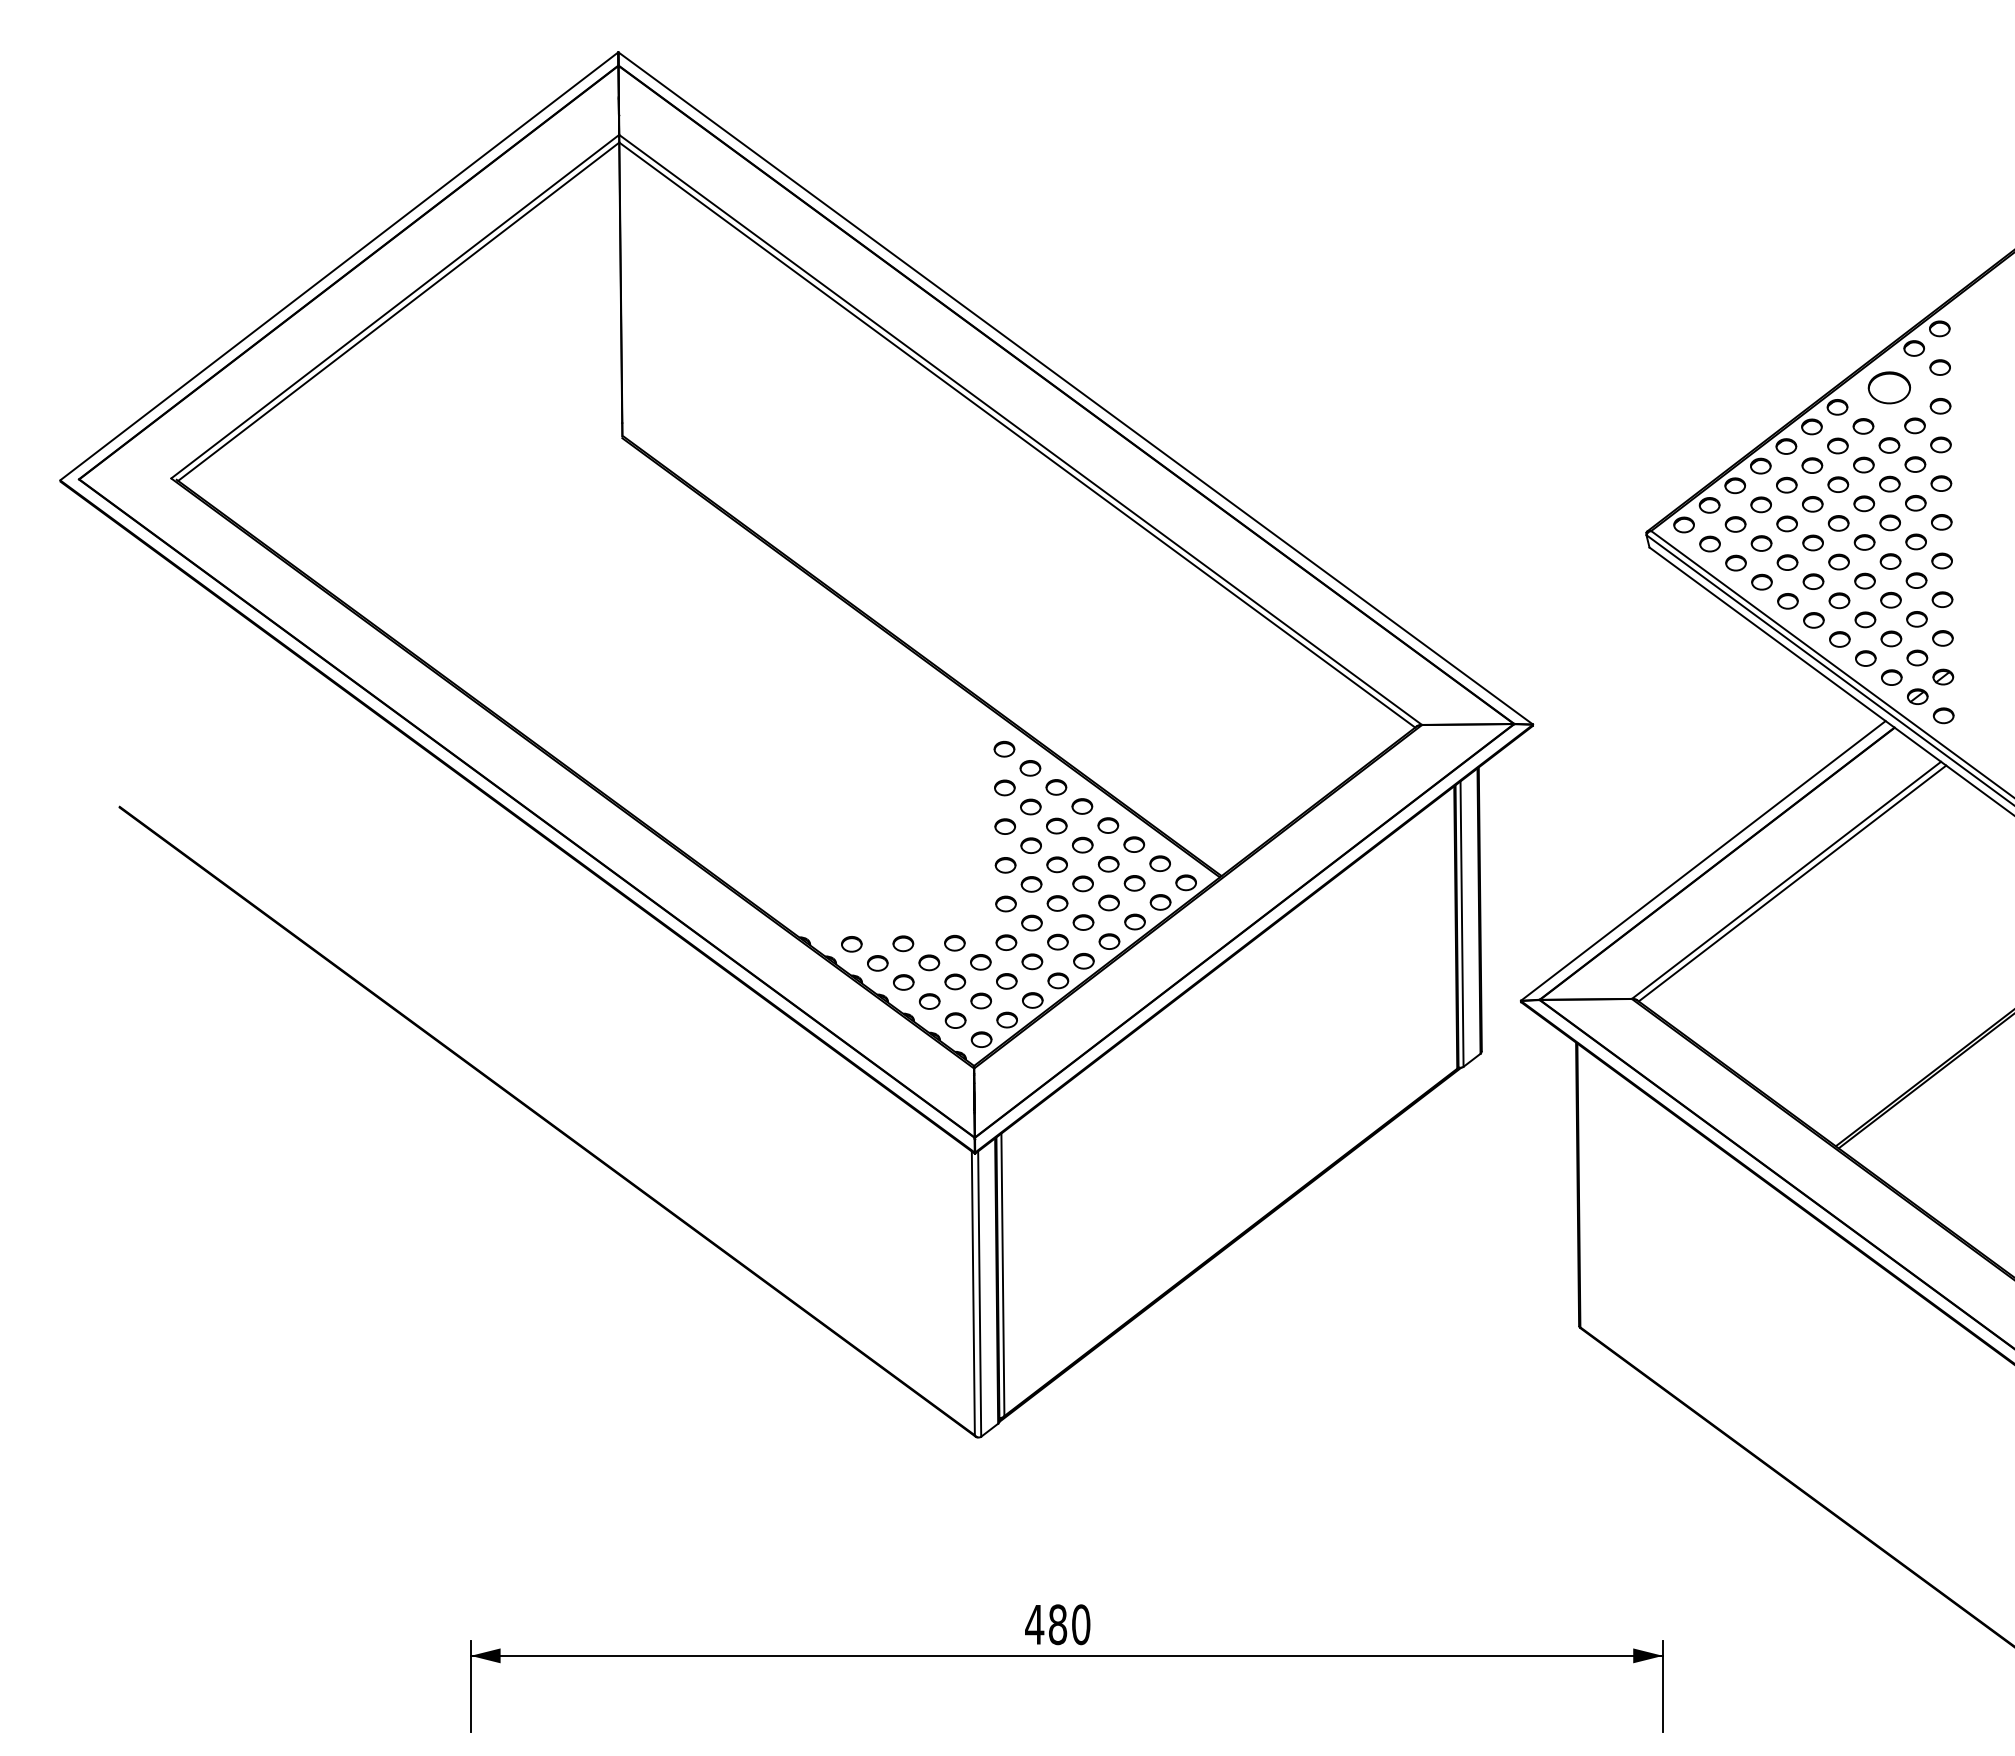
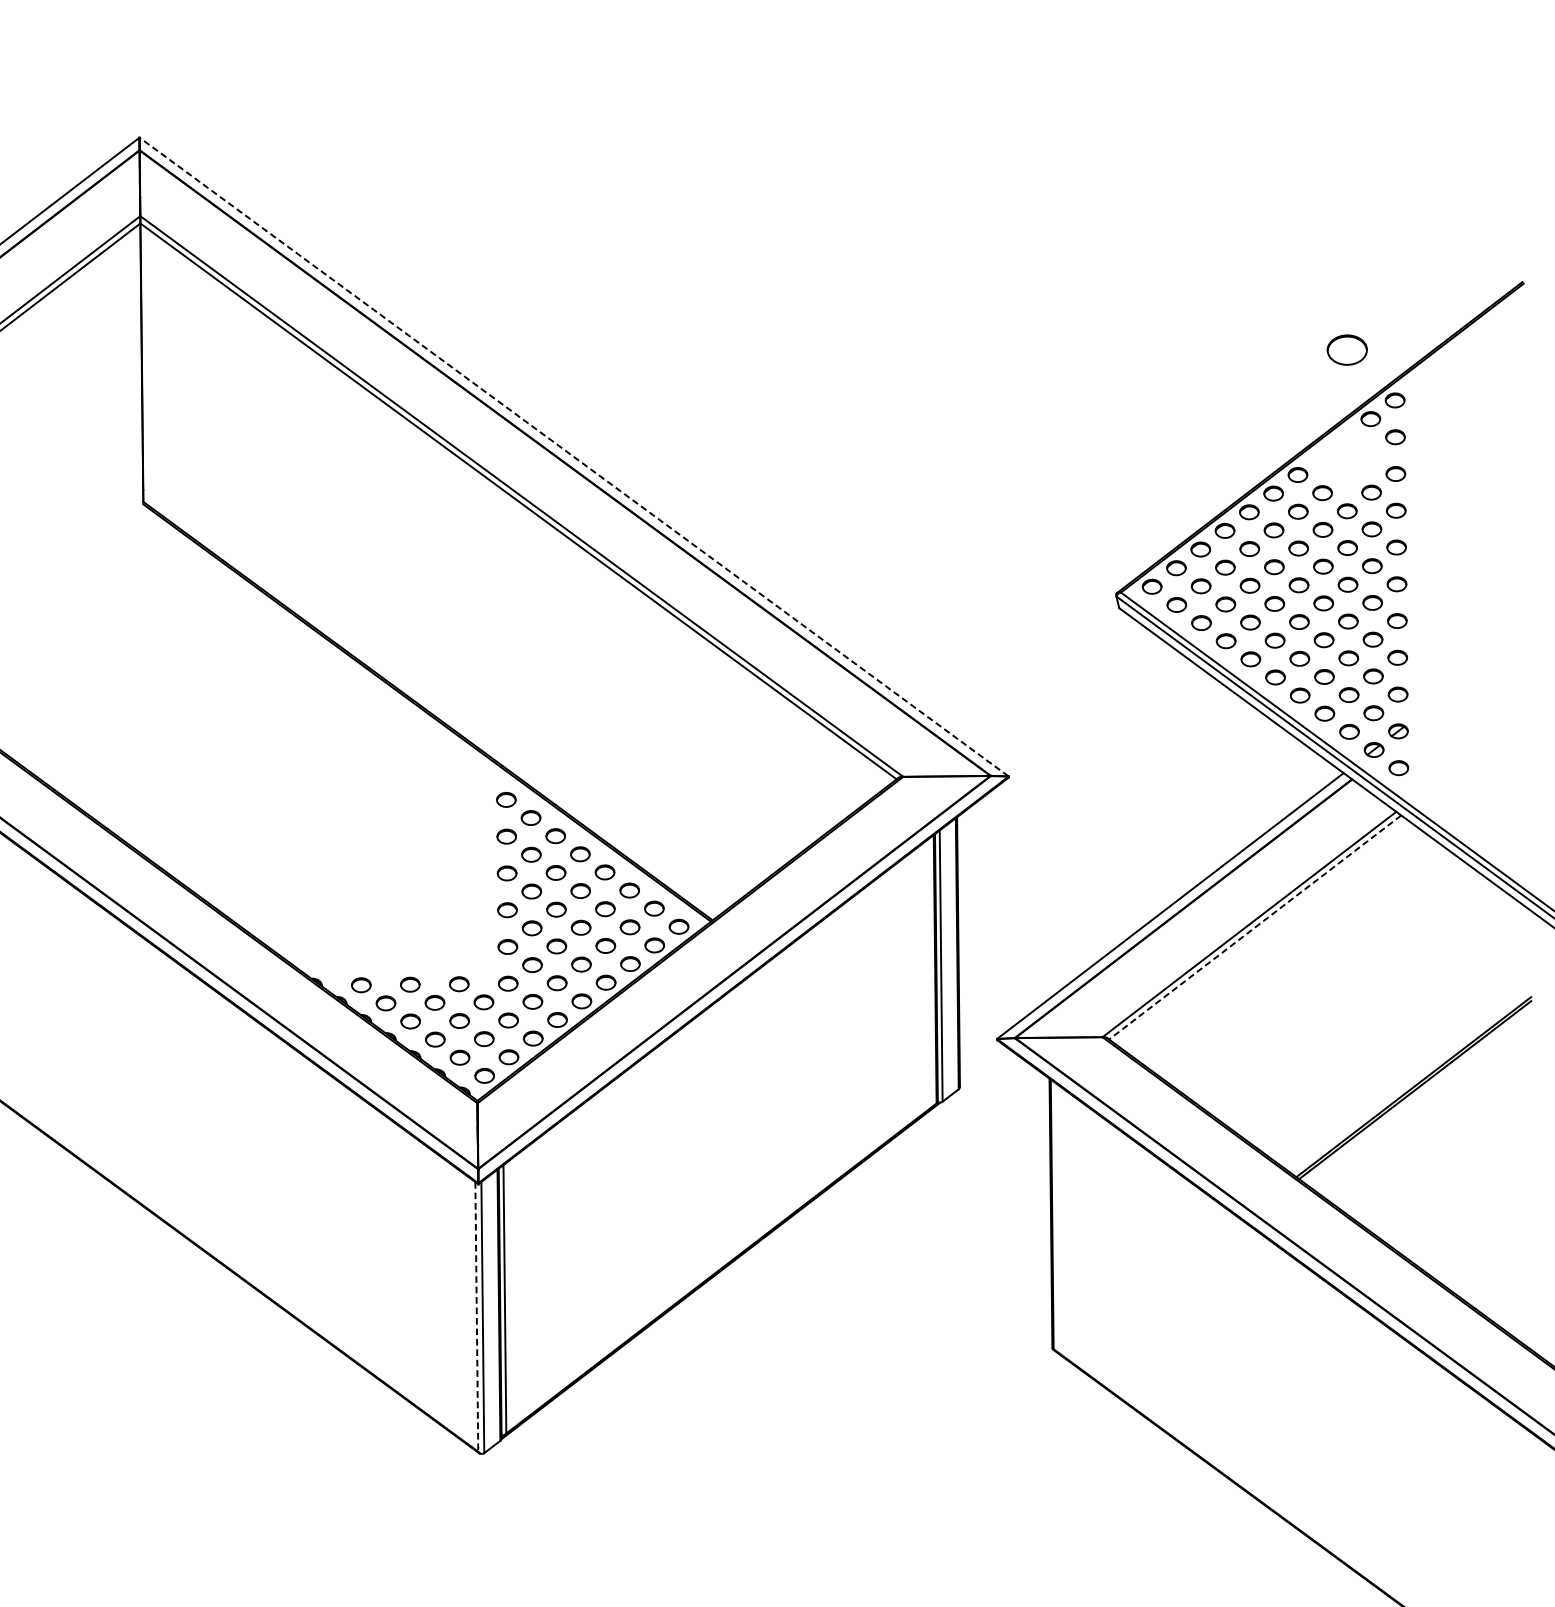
part: (1889, 387) -> (1347, 349), moved
line: (1075, 388) -> (573, 457), solid -> dashed
line: (1792, 883) -> (1255, 927), solid -> dashed
line: (973, 1293) -> (476, 1317), solid -> dashed

